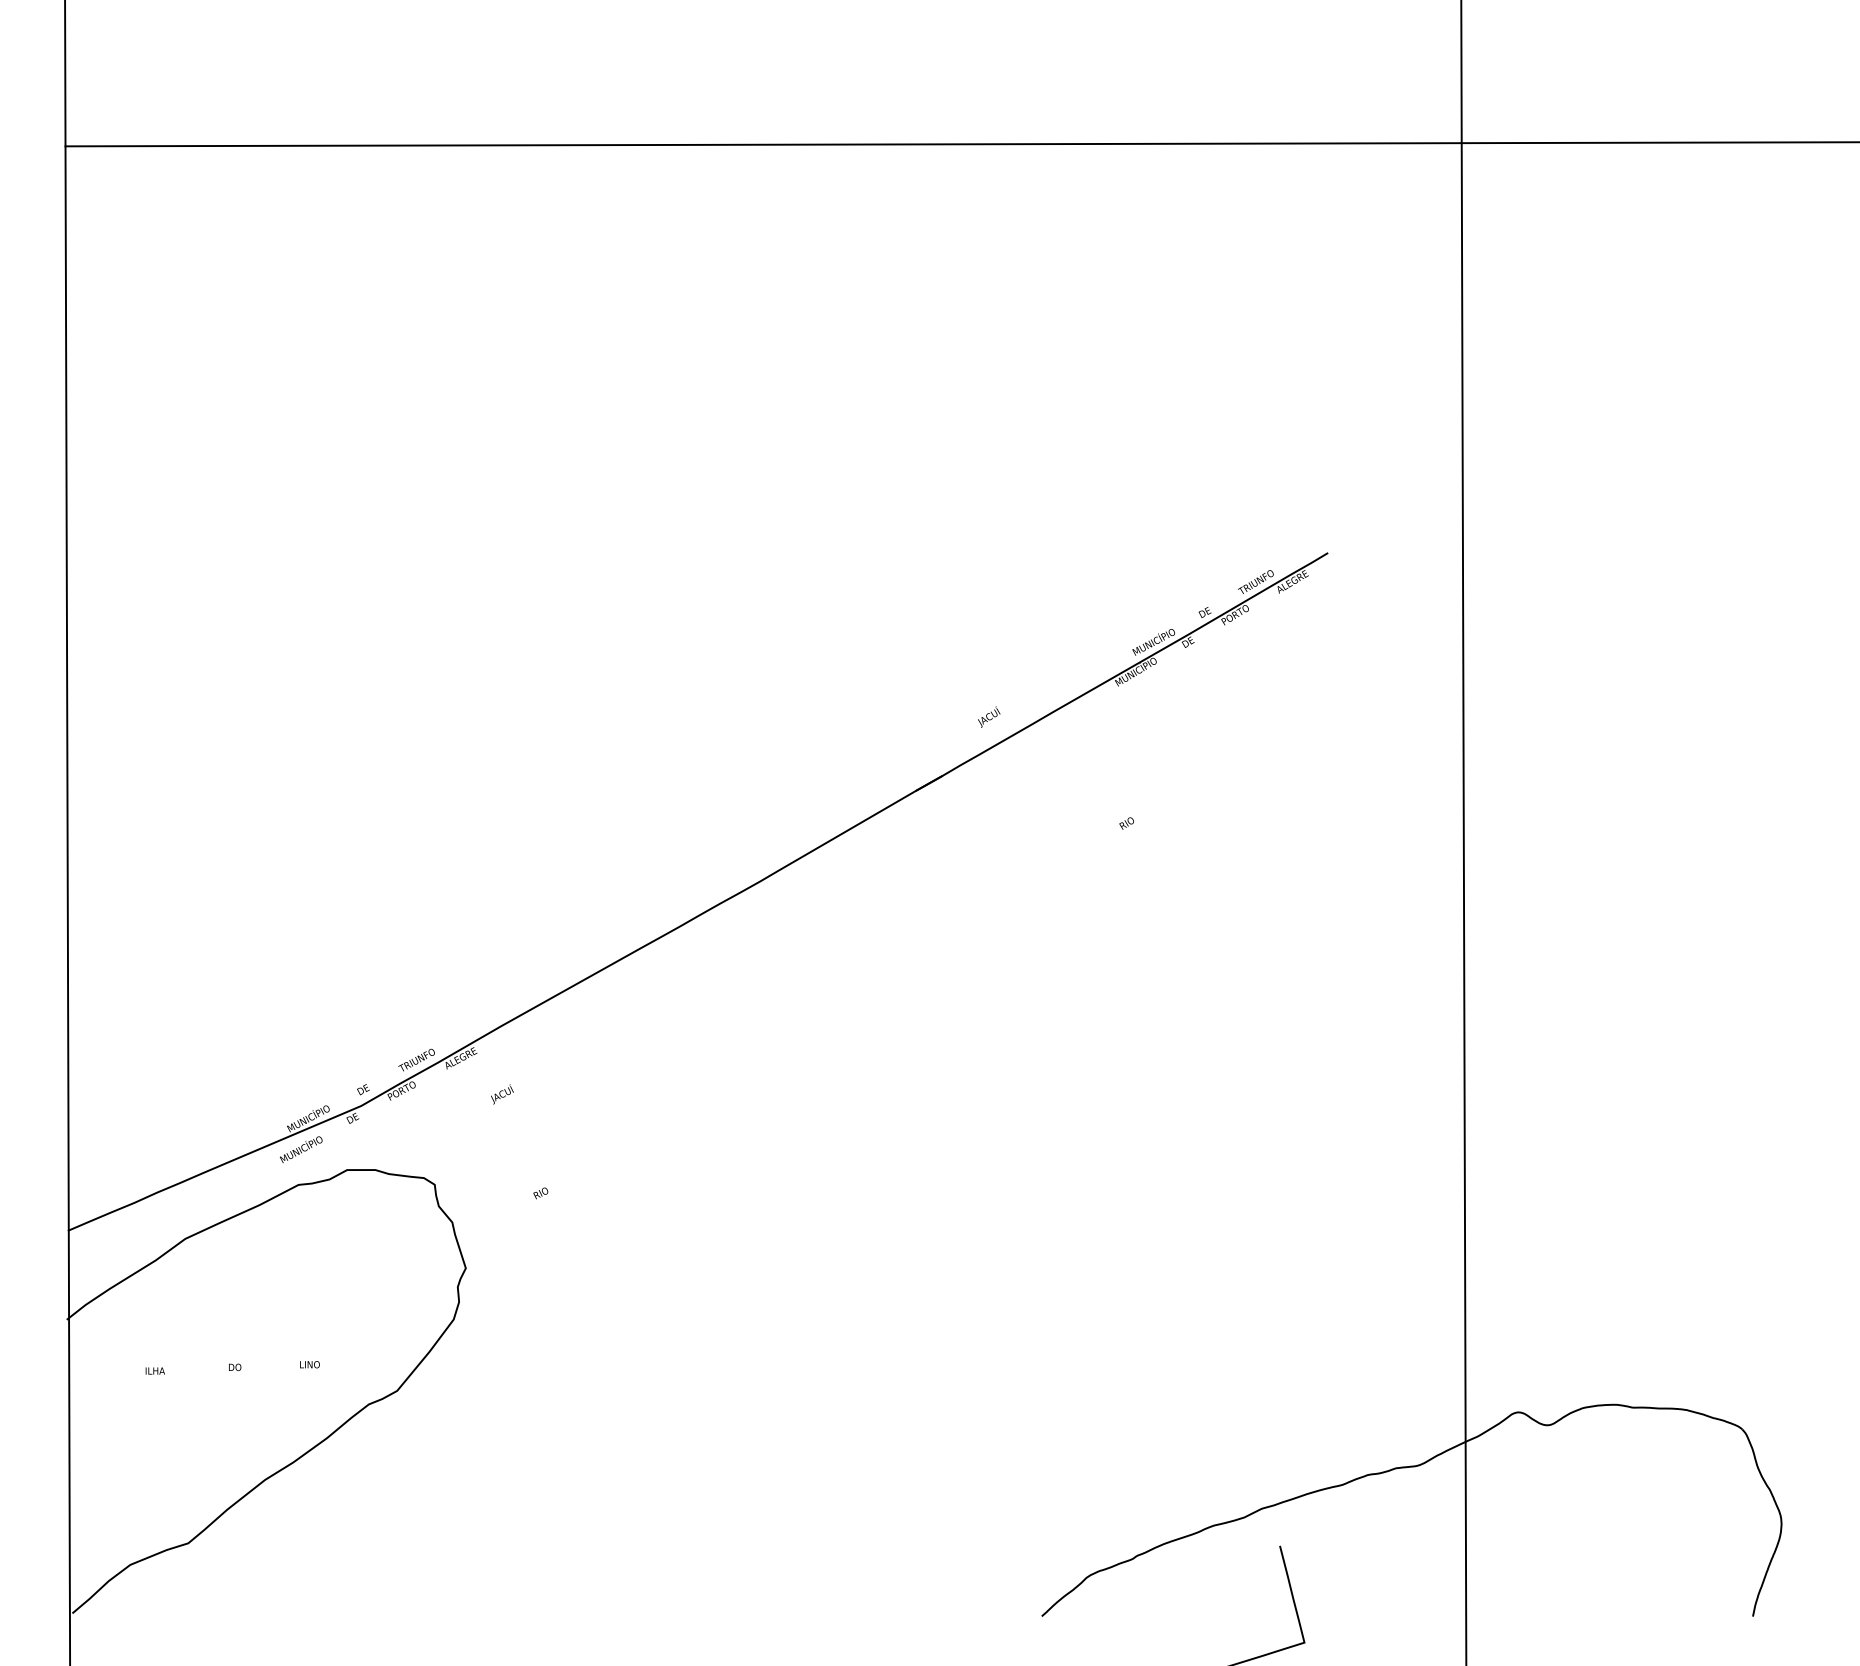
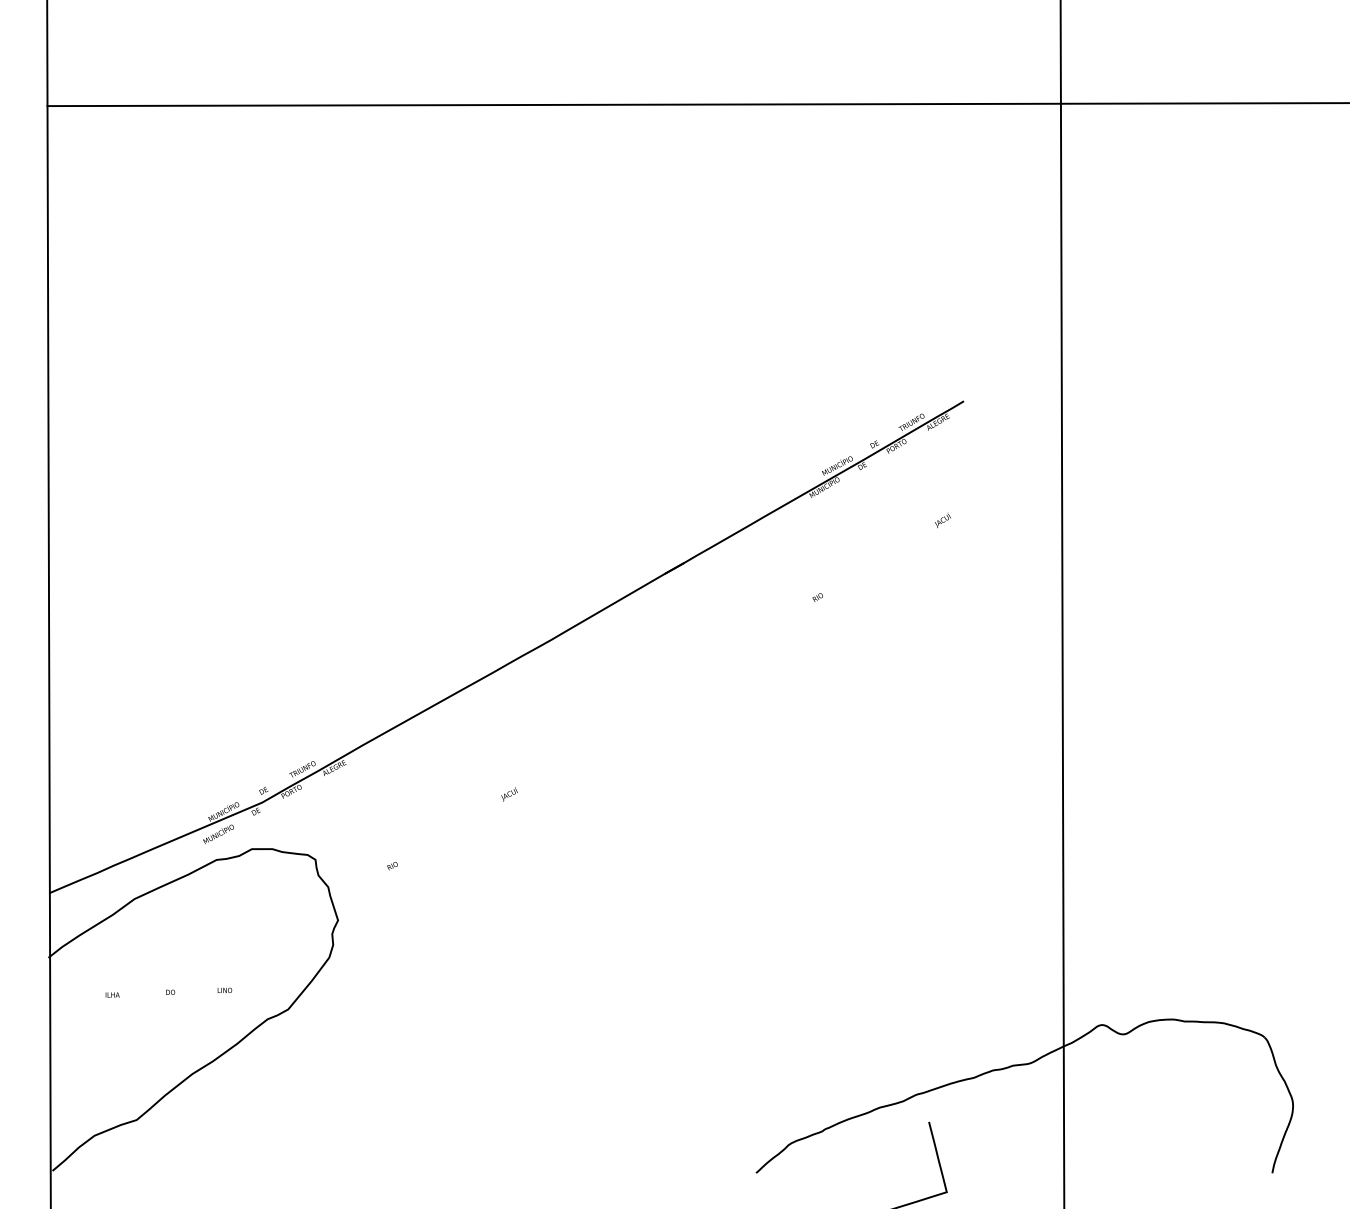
text: (988, 717) -> (942, 520), moved
text: (502, 1094) -> (509, 794), moved

